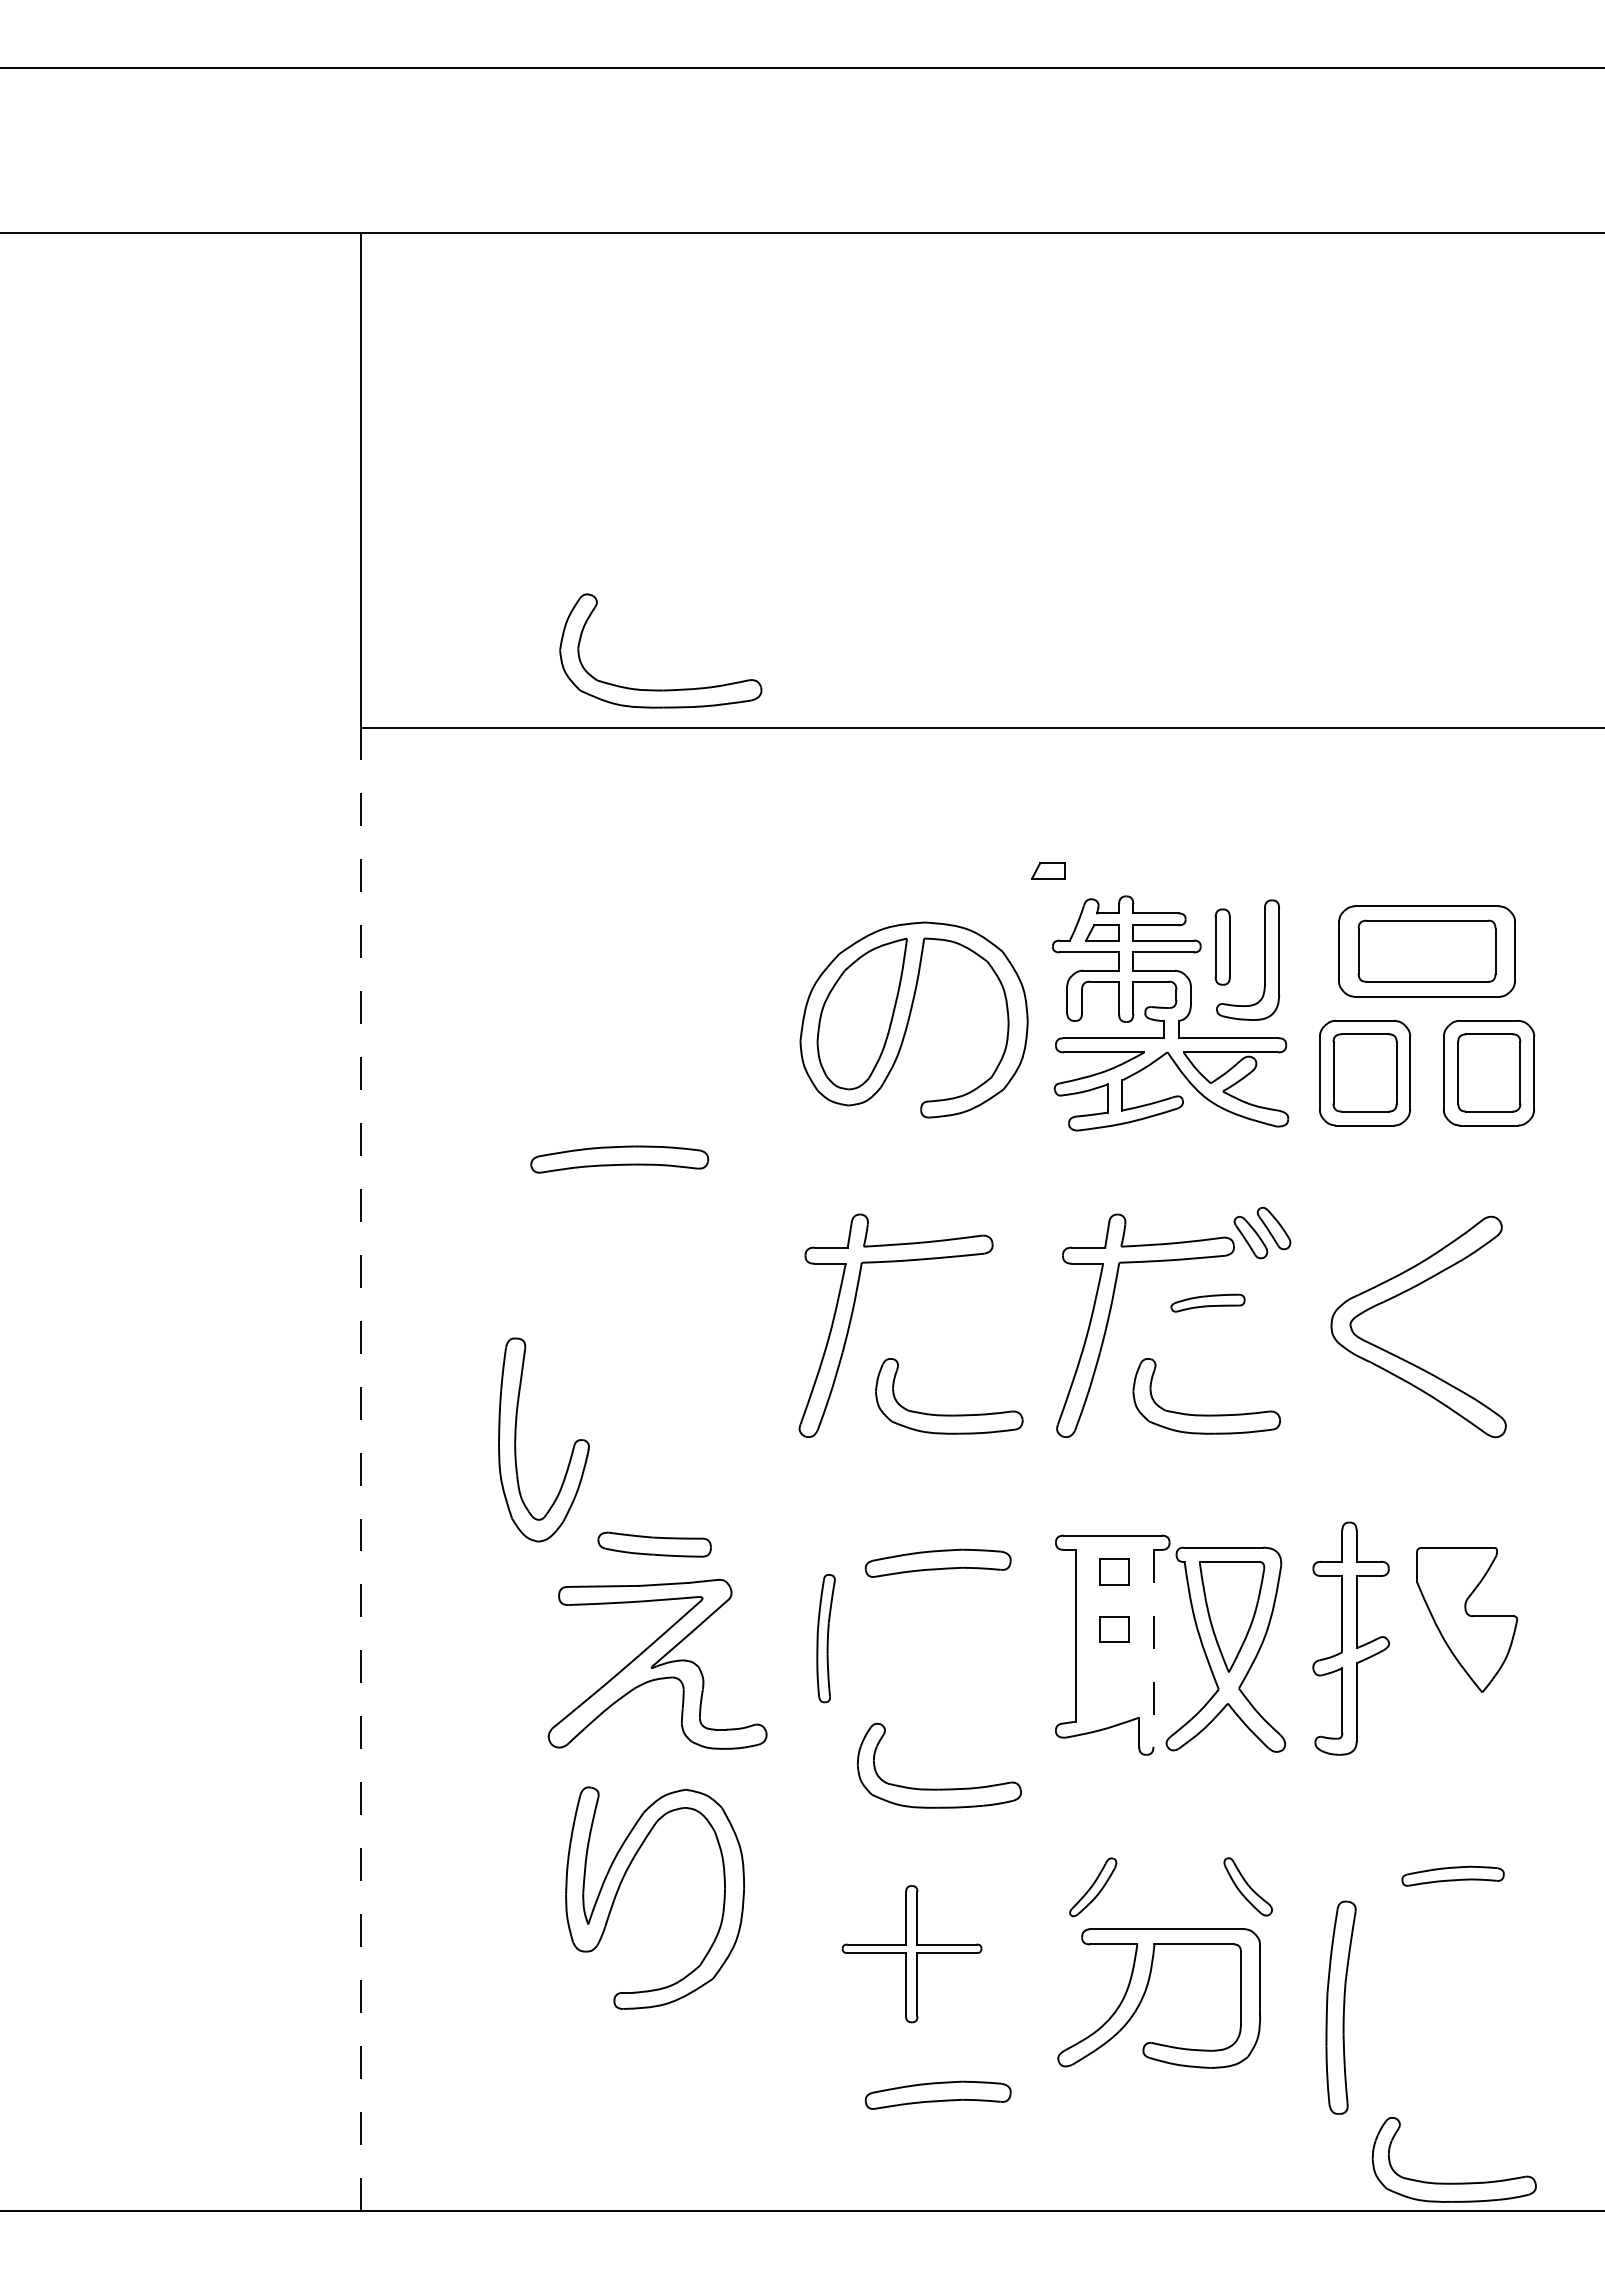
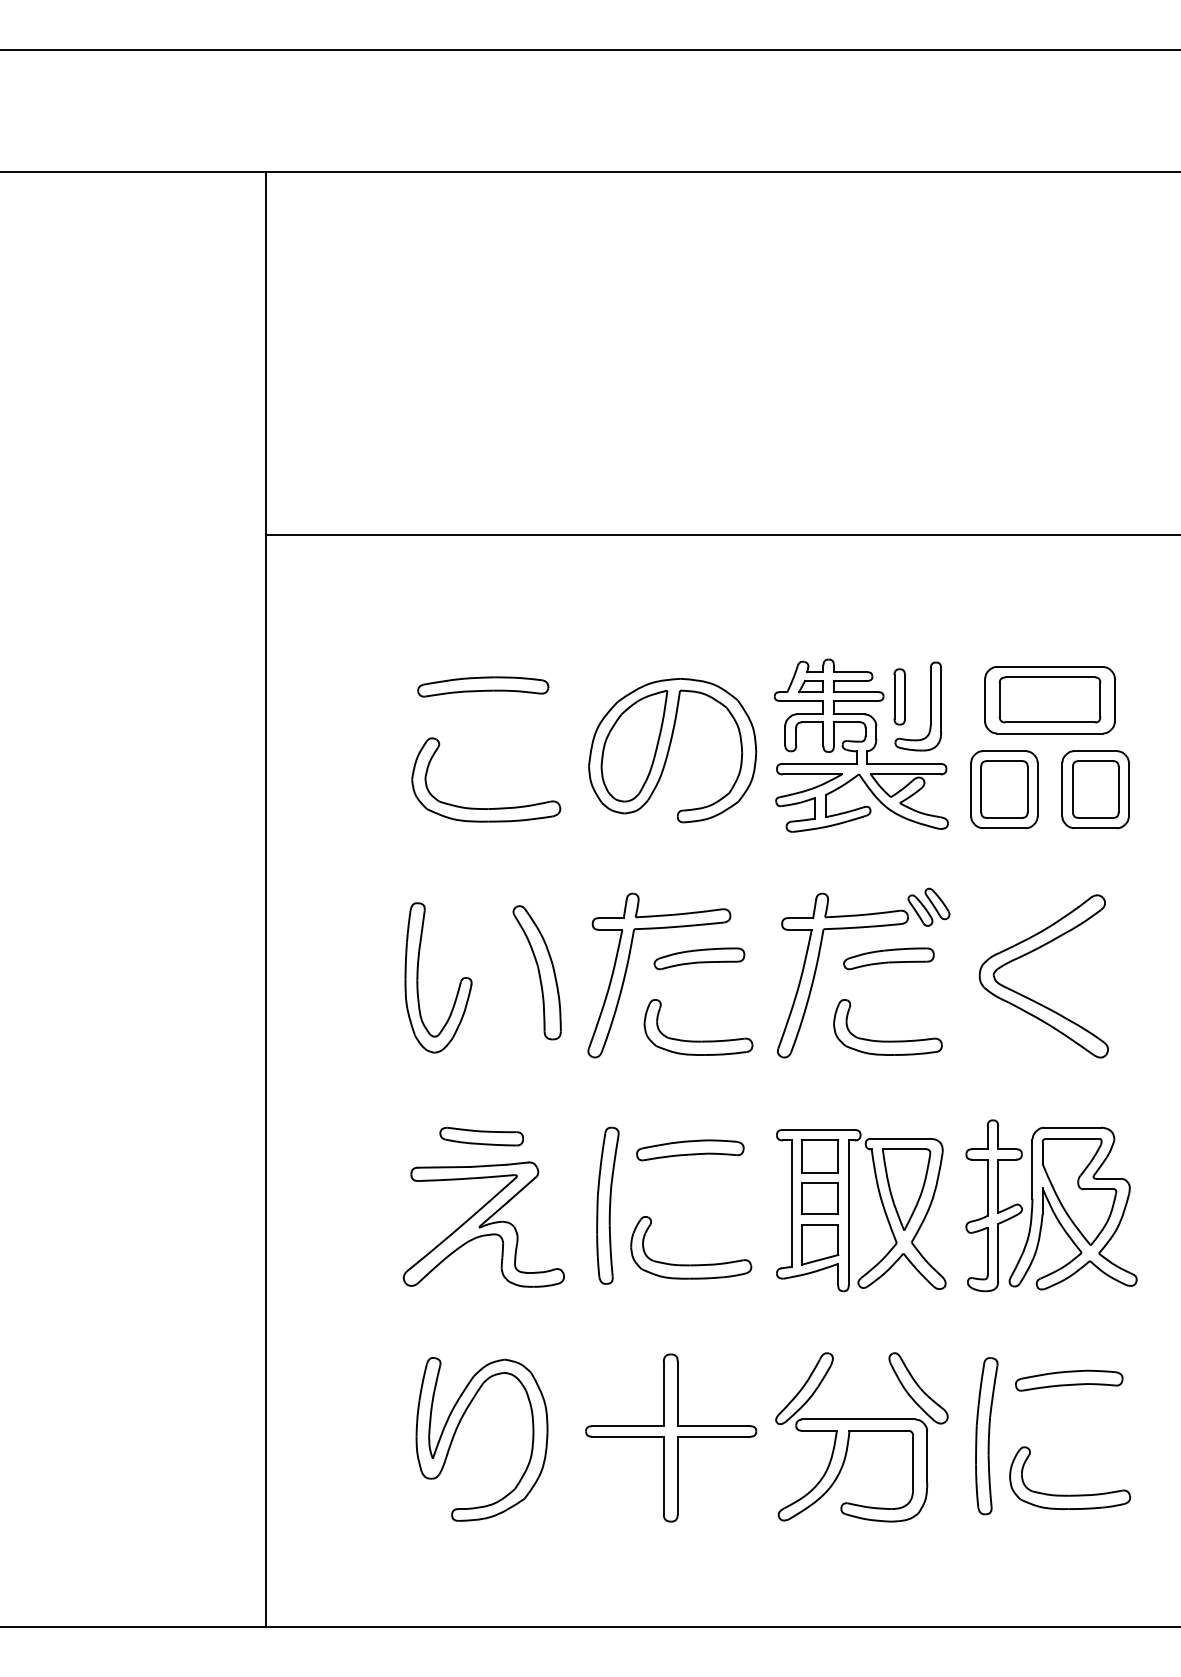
part: (660, 689) -> (486, 808), moved
part: (1048, 870) -> (771, 640), removed
part: (619, 1159) -> (483, 686), moved
part: (950, 1303) -> (699, 959), added
part: (1207, 1303) -> (888, 959), size x1.67
part: (730, 1321) -> (537, 972), added
part: (516, 1439) -> (418, 977), moved
line: (361, 1469) -> (266, 1081), dashed -> solid
part: (1114, 1571) -> (820, 1156), size x1.67
part: (1114, 1628) -> (820, 1198), size x1.67
part: (825, 1638) -> (607, 1205), size x1.67
part: (1458, 1642) -> (1073, 1208), added
line: (1153, 1648) -> (848, 1213), dashed -> solid
part: (1114, 1691) -> (820, 1244), added
part: (938, 1788) -> (690, 1264), moved
part: (1452, 1875) -> (1068, 1380), size x1.43
part: (622, 1882) -> (458, 1427), moved
part: (1247, 1886) -> (917, 1388), size x1.67
part: (1092, 1887) -> (803, 1388), size x1.67
part: (911, 1953) -> (670, 1437), size x1.67
part: (1340, 2007) -> (986, 1435), moved
part: (937, 2094) -> (689, 1541), removed
part: (1453, 2182) -> (1069, 1494), moved

